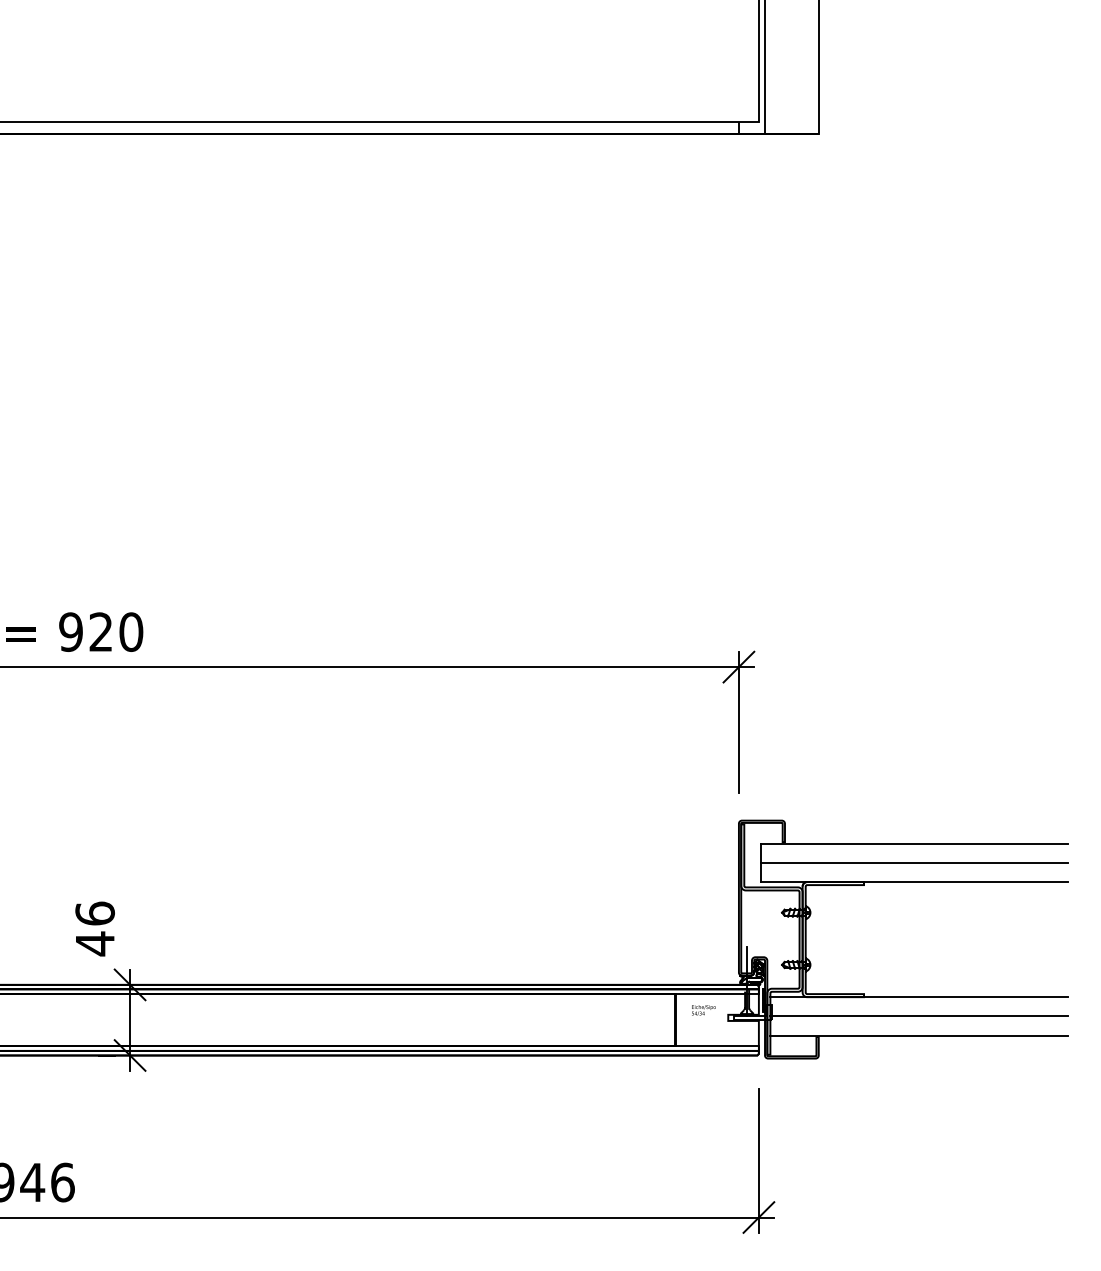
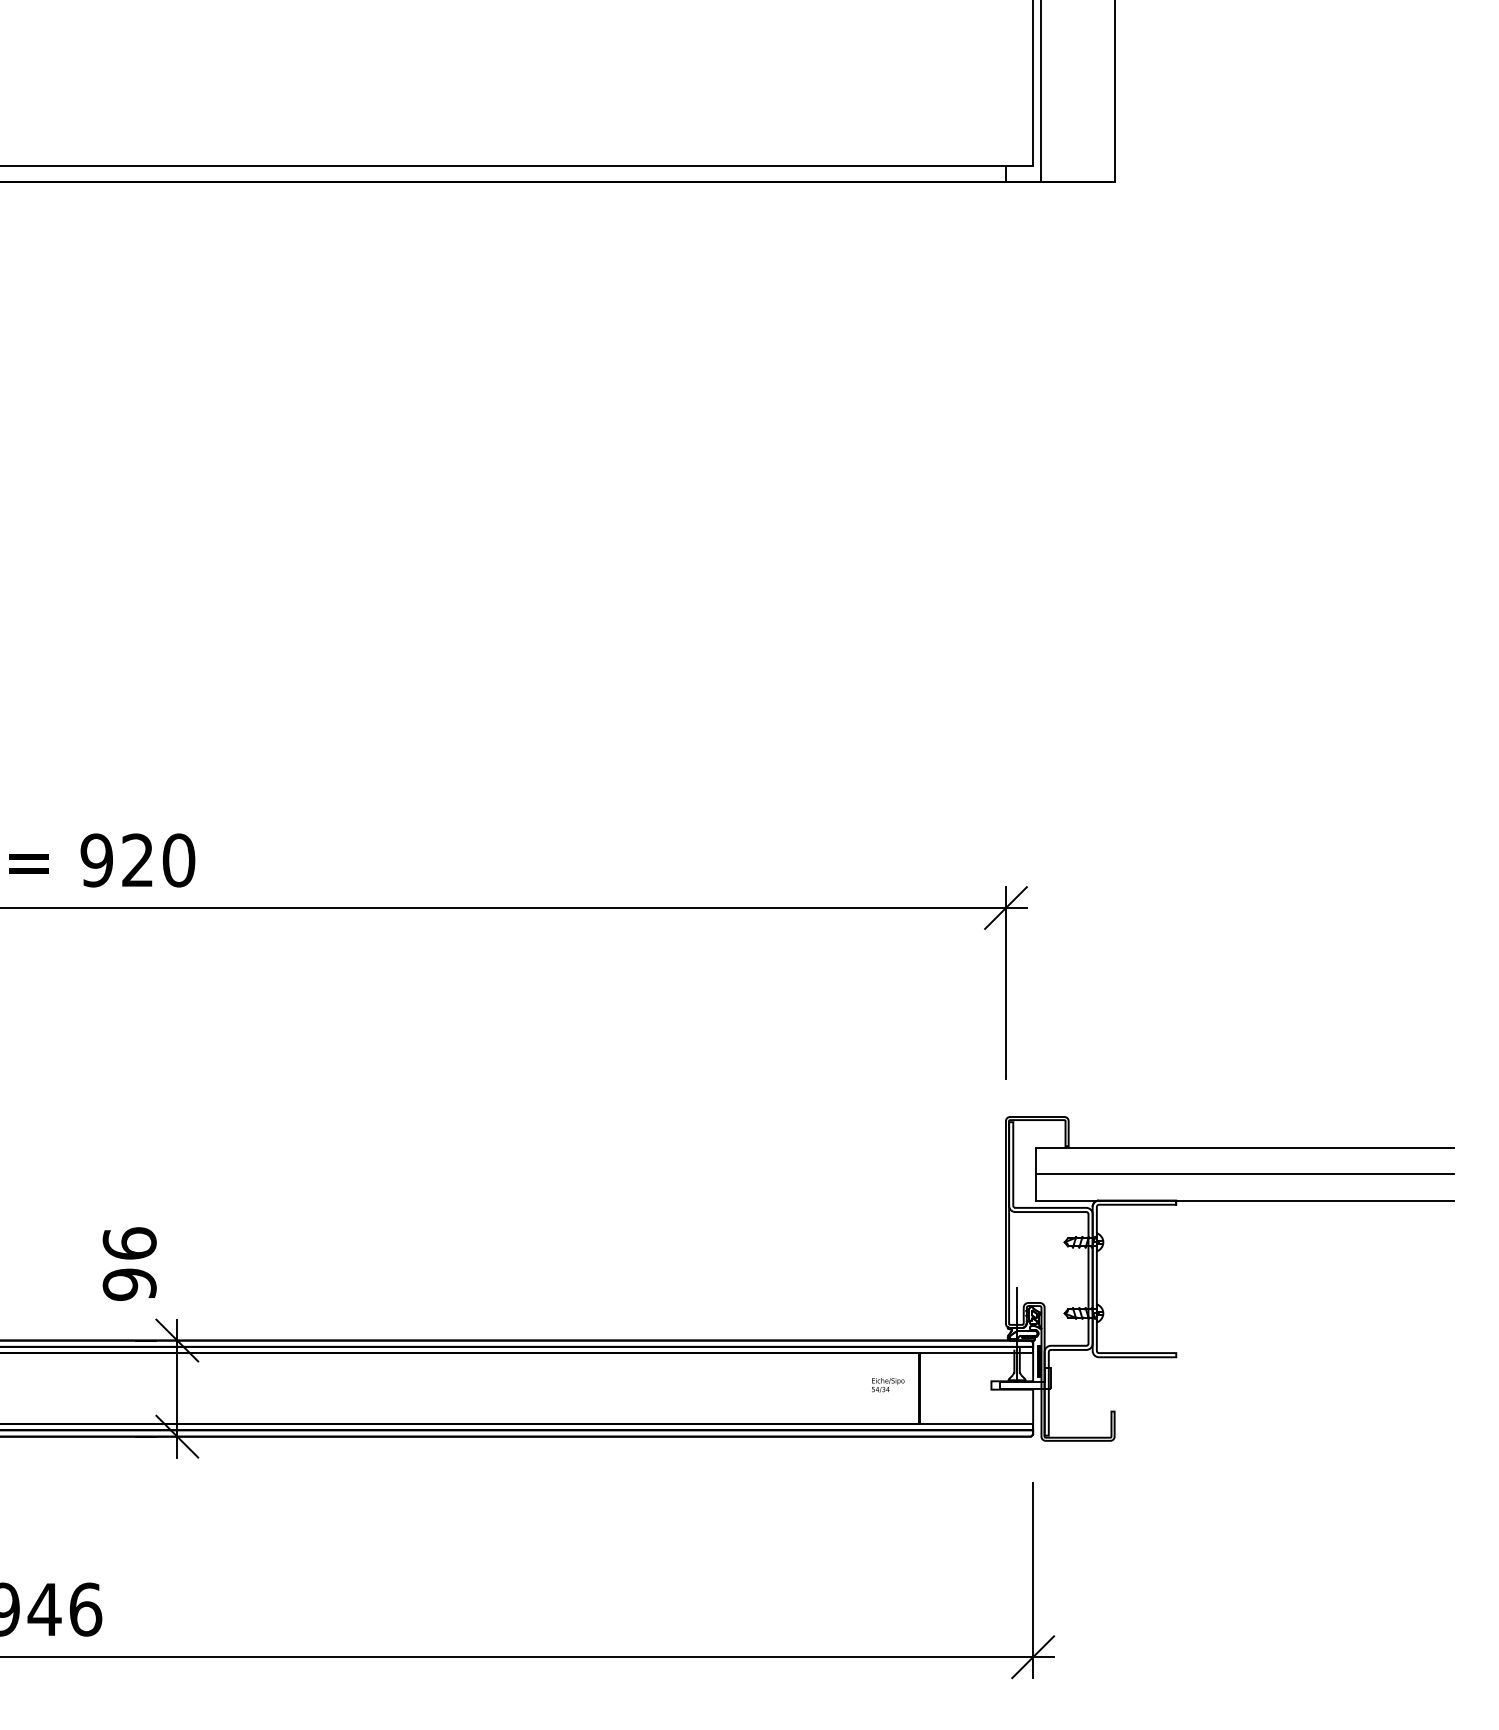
text: (94, 943) -> (129, 1284), 46 -> 96
line: (919, 997) -> (1251, 1357), removed
text: (704, 1010) -> (888, 1385), moved
line: (919, 1016) -> (1251, 1383), removed
line: (919, 1035) -> (1251, 1409), removed

